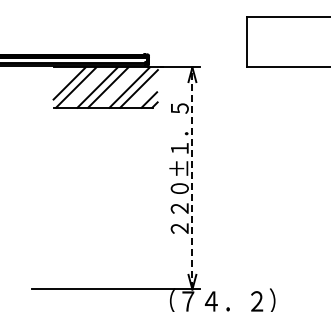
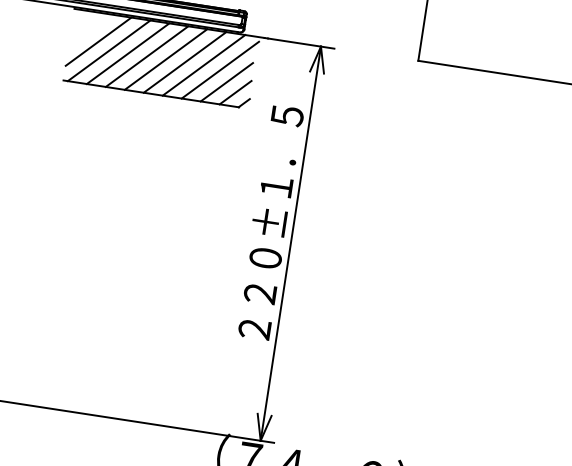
line: (86, 87) -> (127, 53), added
line: (118, 87) -> (184, 62), added
line: (143, 94) -> (226, 81), added
line: (192, 178) -> (290, 243), dashed -> solid

